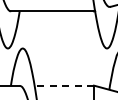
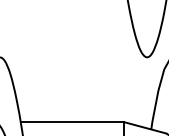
line: (64, 85) -> (72, 121), dashed -> solid

